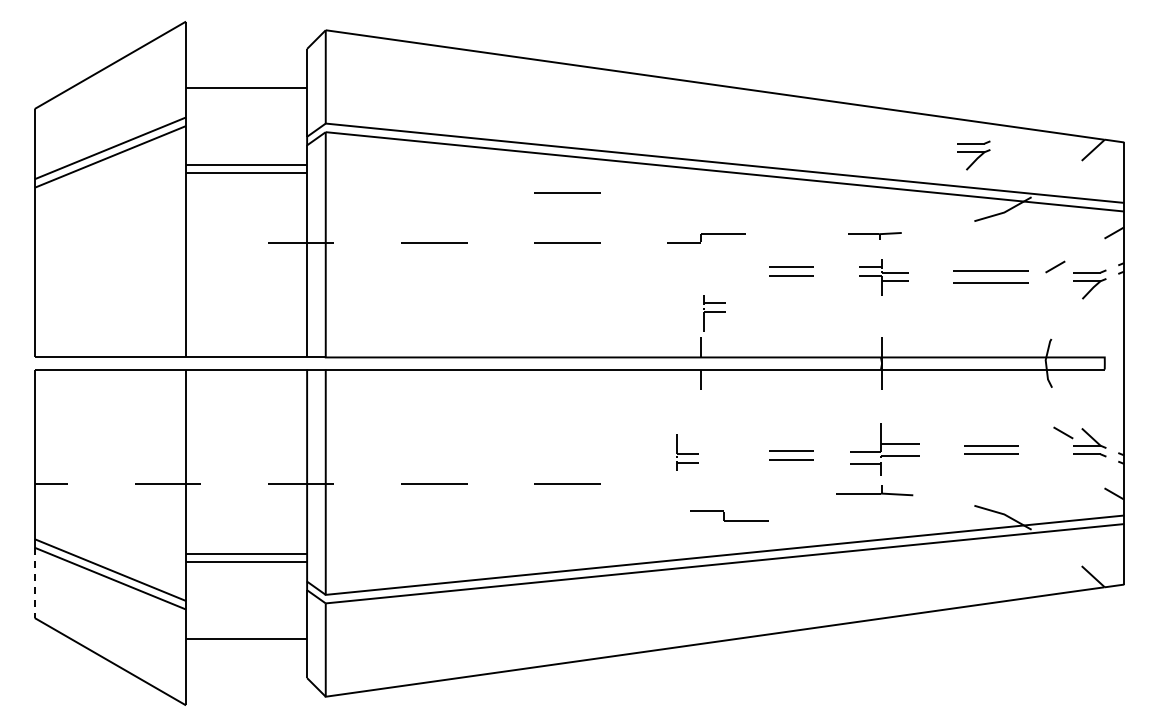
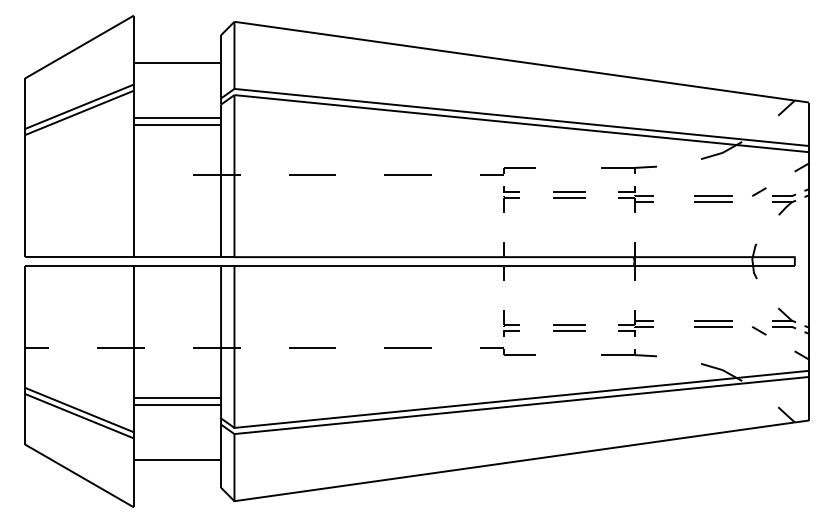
part: (973, 155) -> (700, 111), removed
line: (567, 192) -> (408, 138), removed
part: (874, 235) -> (629, 169), size x1.43
part: (991, 276) -> (713, 198), size x0.71
part: (714, 313) -> (511, 199), moved
line: (1063, 432) -> (759, 330), moved
part: (883, 449) -> (635, 323), size x0.71
part: (687, 452) -> (511, 323), moved
part: (729, 515) -> (508, 351), moved
line: (34, 584) -> (24, 420), dashed -> solid

